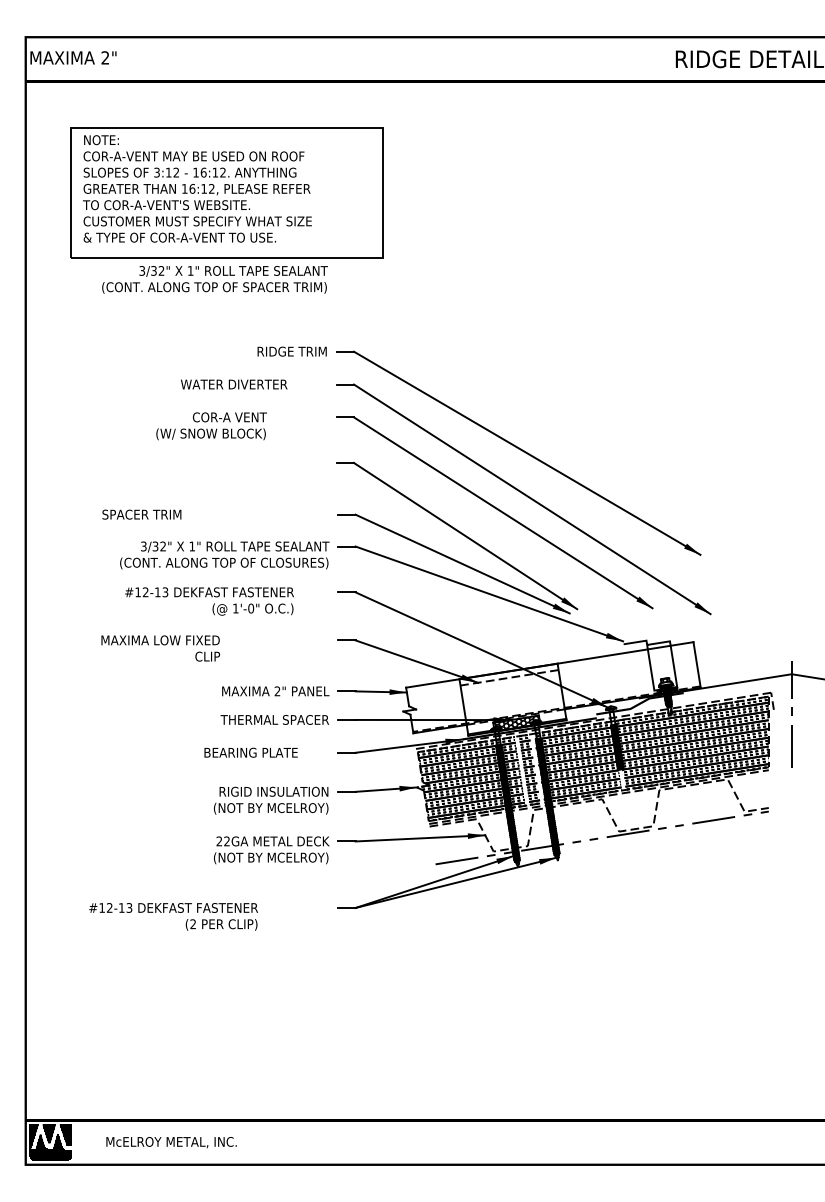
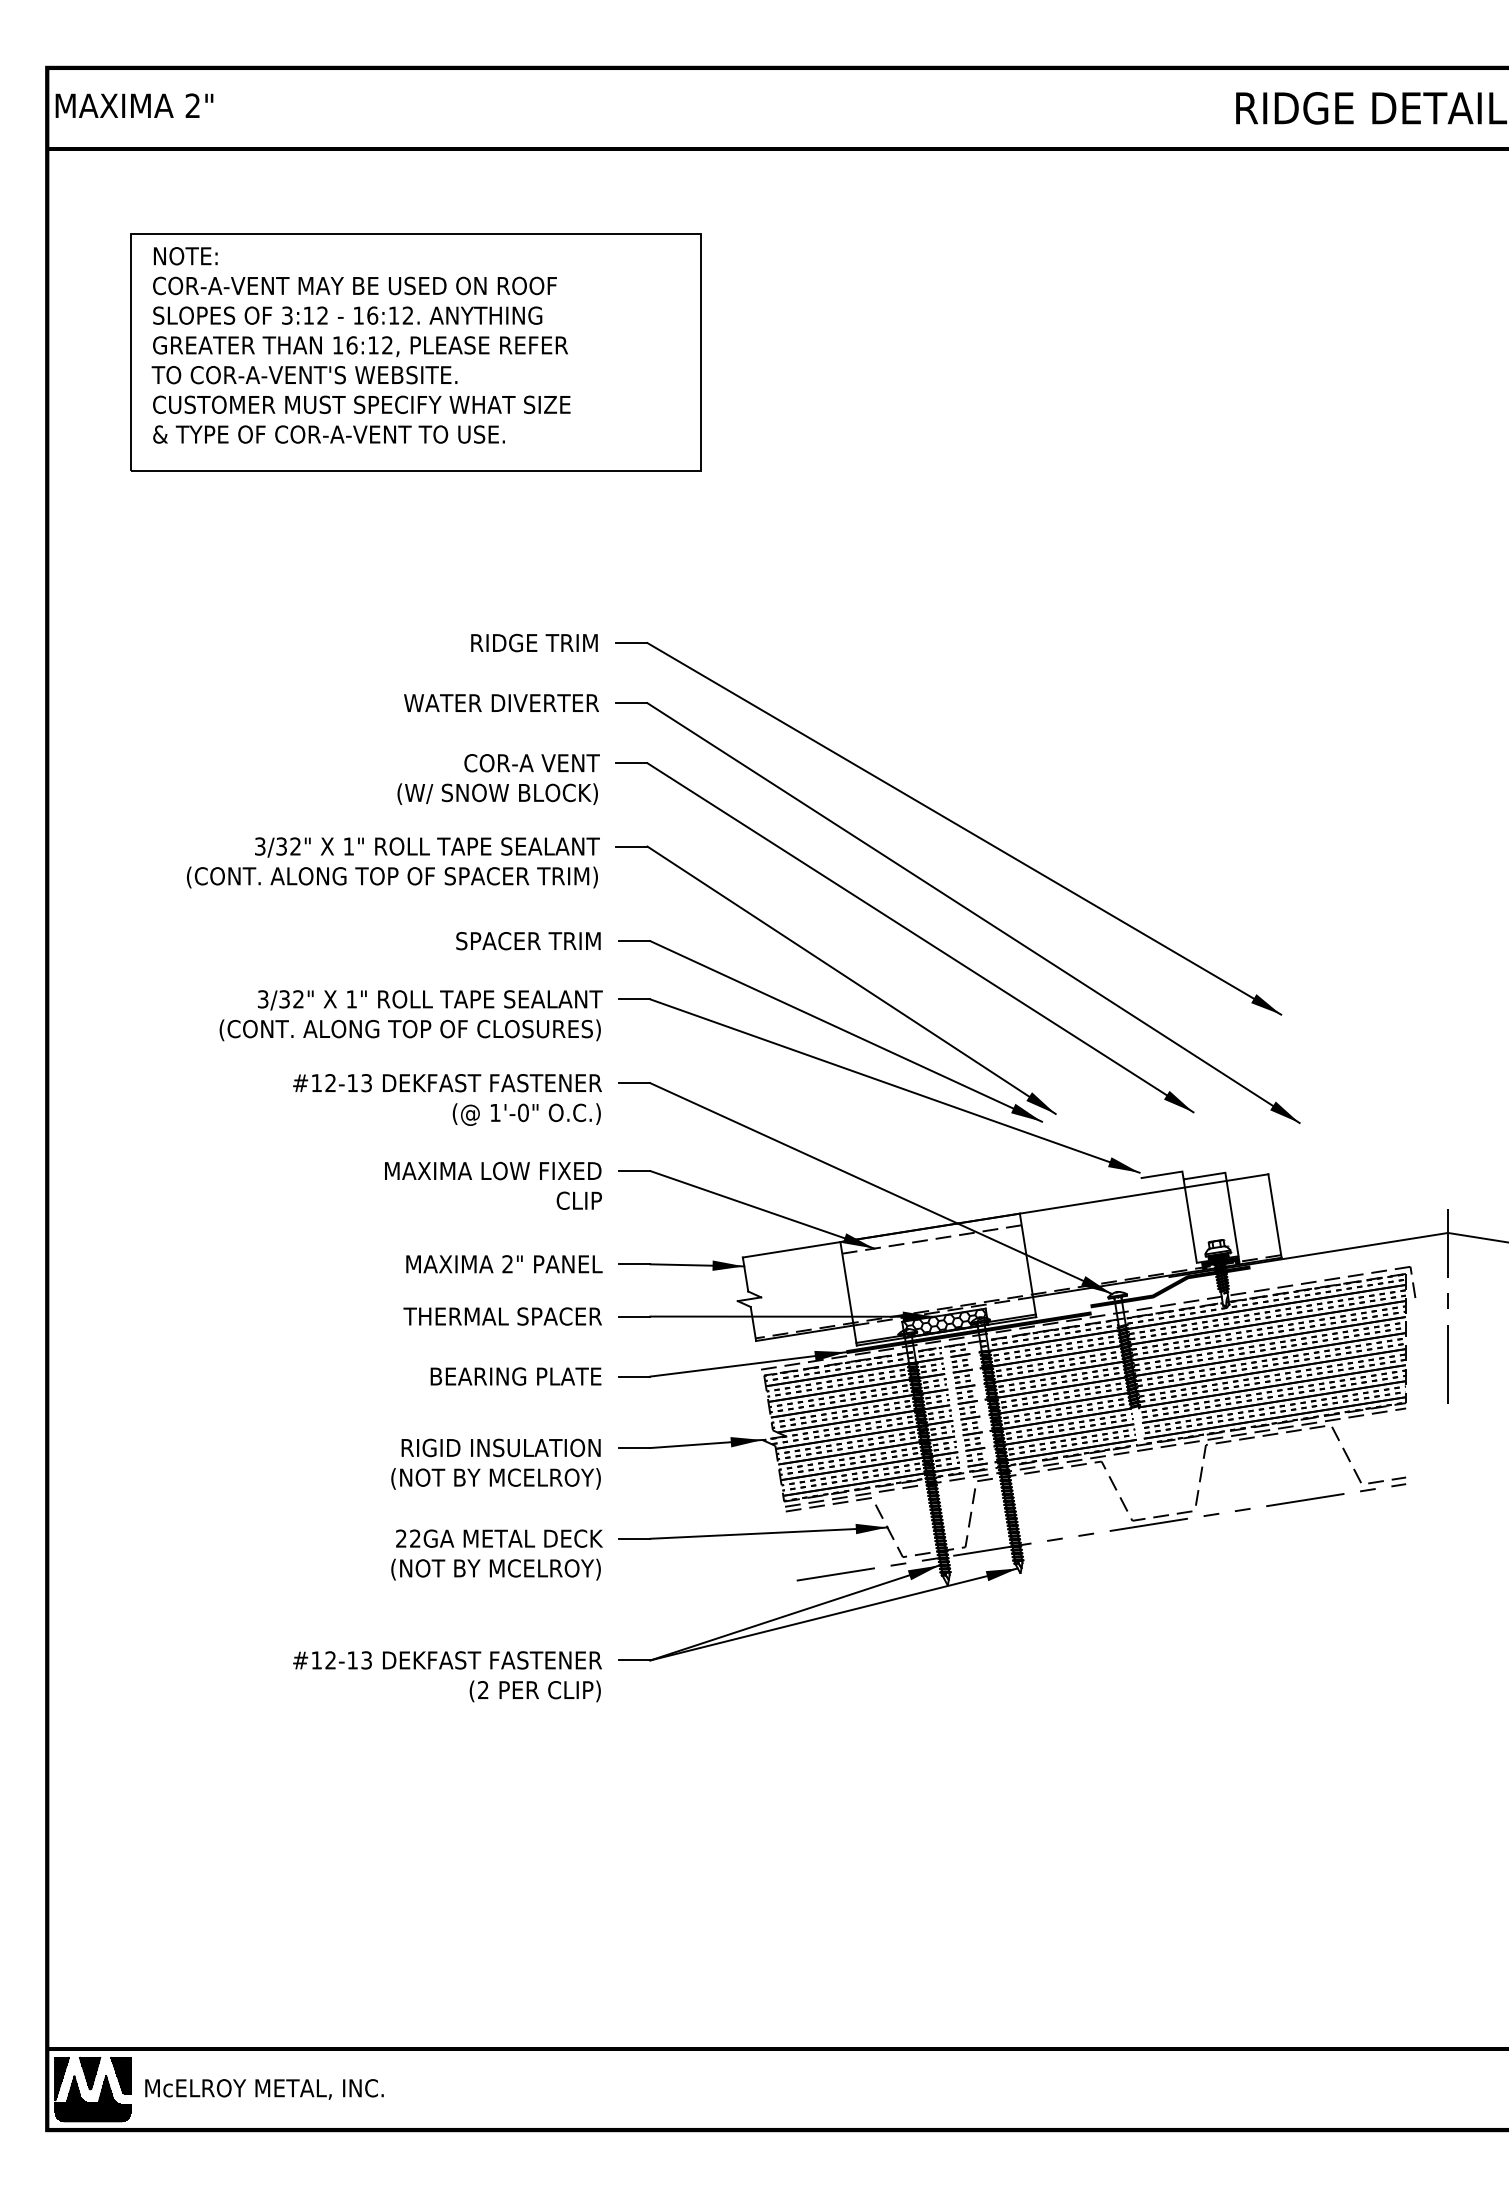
text: (214, 279) -> (392, 862), moved
text: (234, 384) -> (502, 703), moved
text: (211, 426) -> (498, 779), moved
text: (141, 514) -> (527, 940), moved
text: (209, 601) -> (447, 1099), moved
text: (160, 648) -> (492, 1185), moved
text: (250, 752) -> (514, 1376), moved
text: (173, 916) -> (447, 1675), moved
text: (171, 1142) -> (264, 2089), moved

